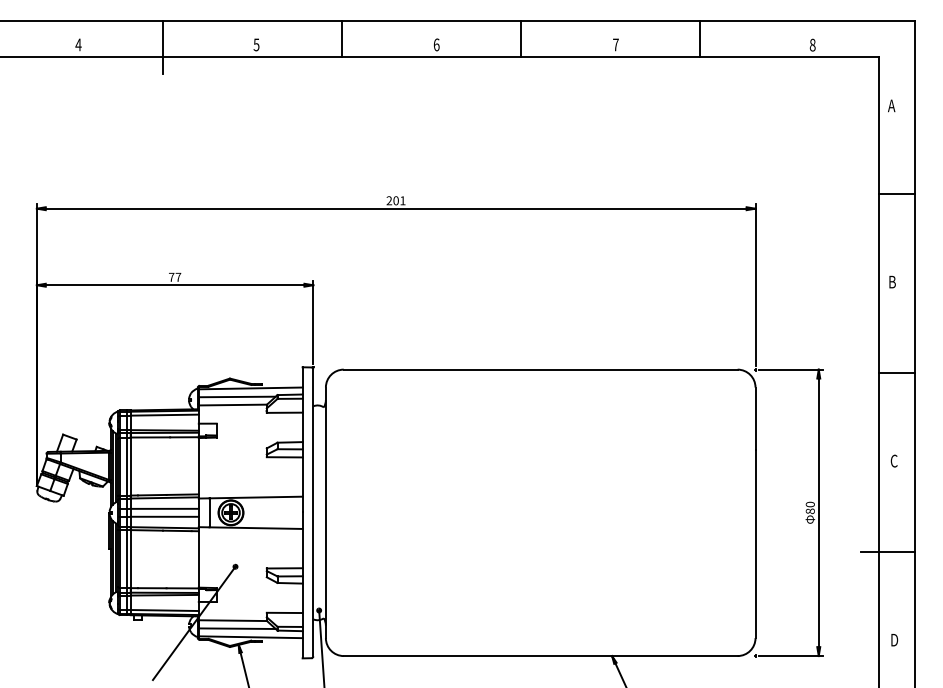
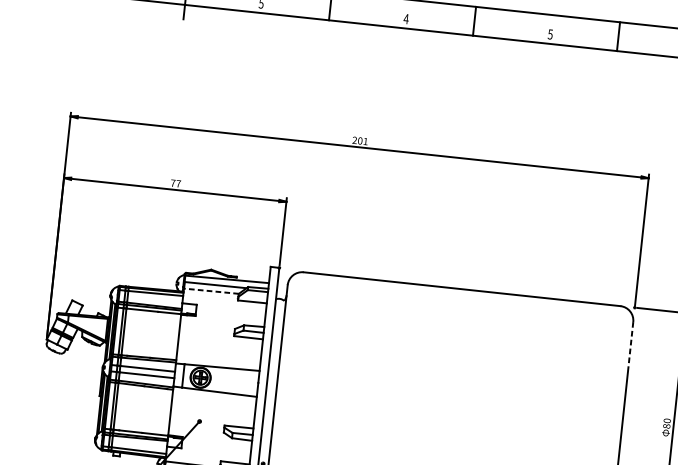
text: (436, 44) -> (406, 18), 6 -> 4
text: (615, 44) -> (550, 34), 7 -> 5
line: (232, 405) -> (211, 291), solid -> dashed
line: (755, 419) -> (630, 347), solid -> dashed

